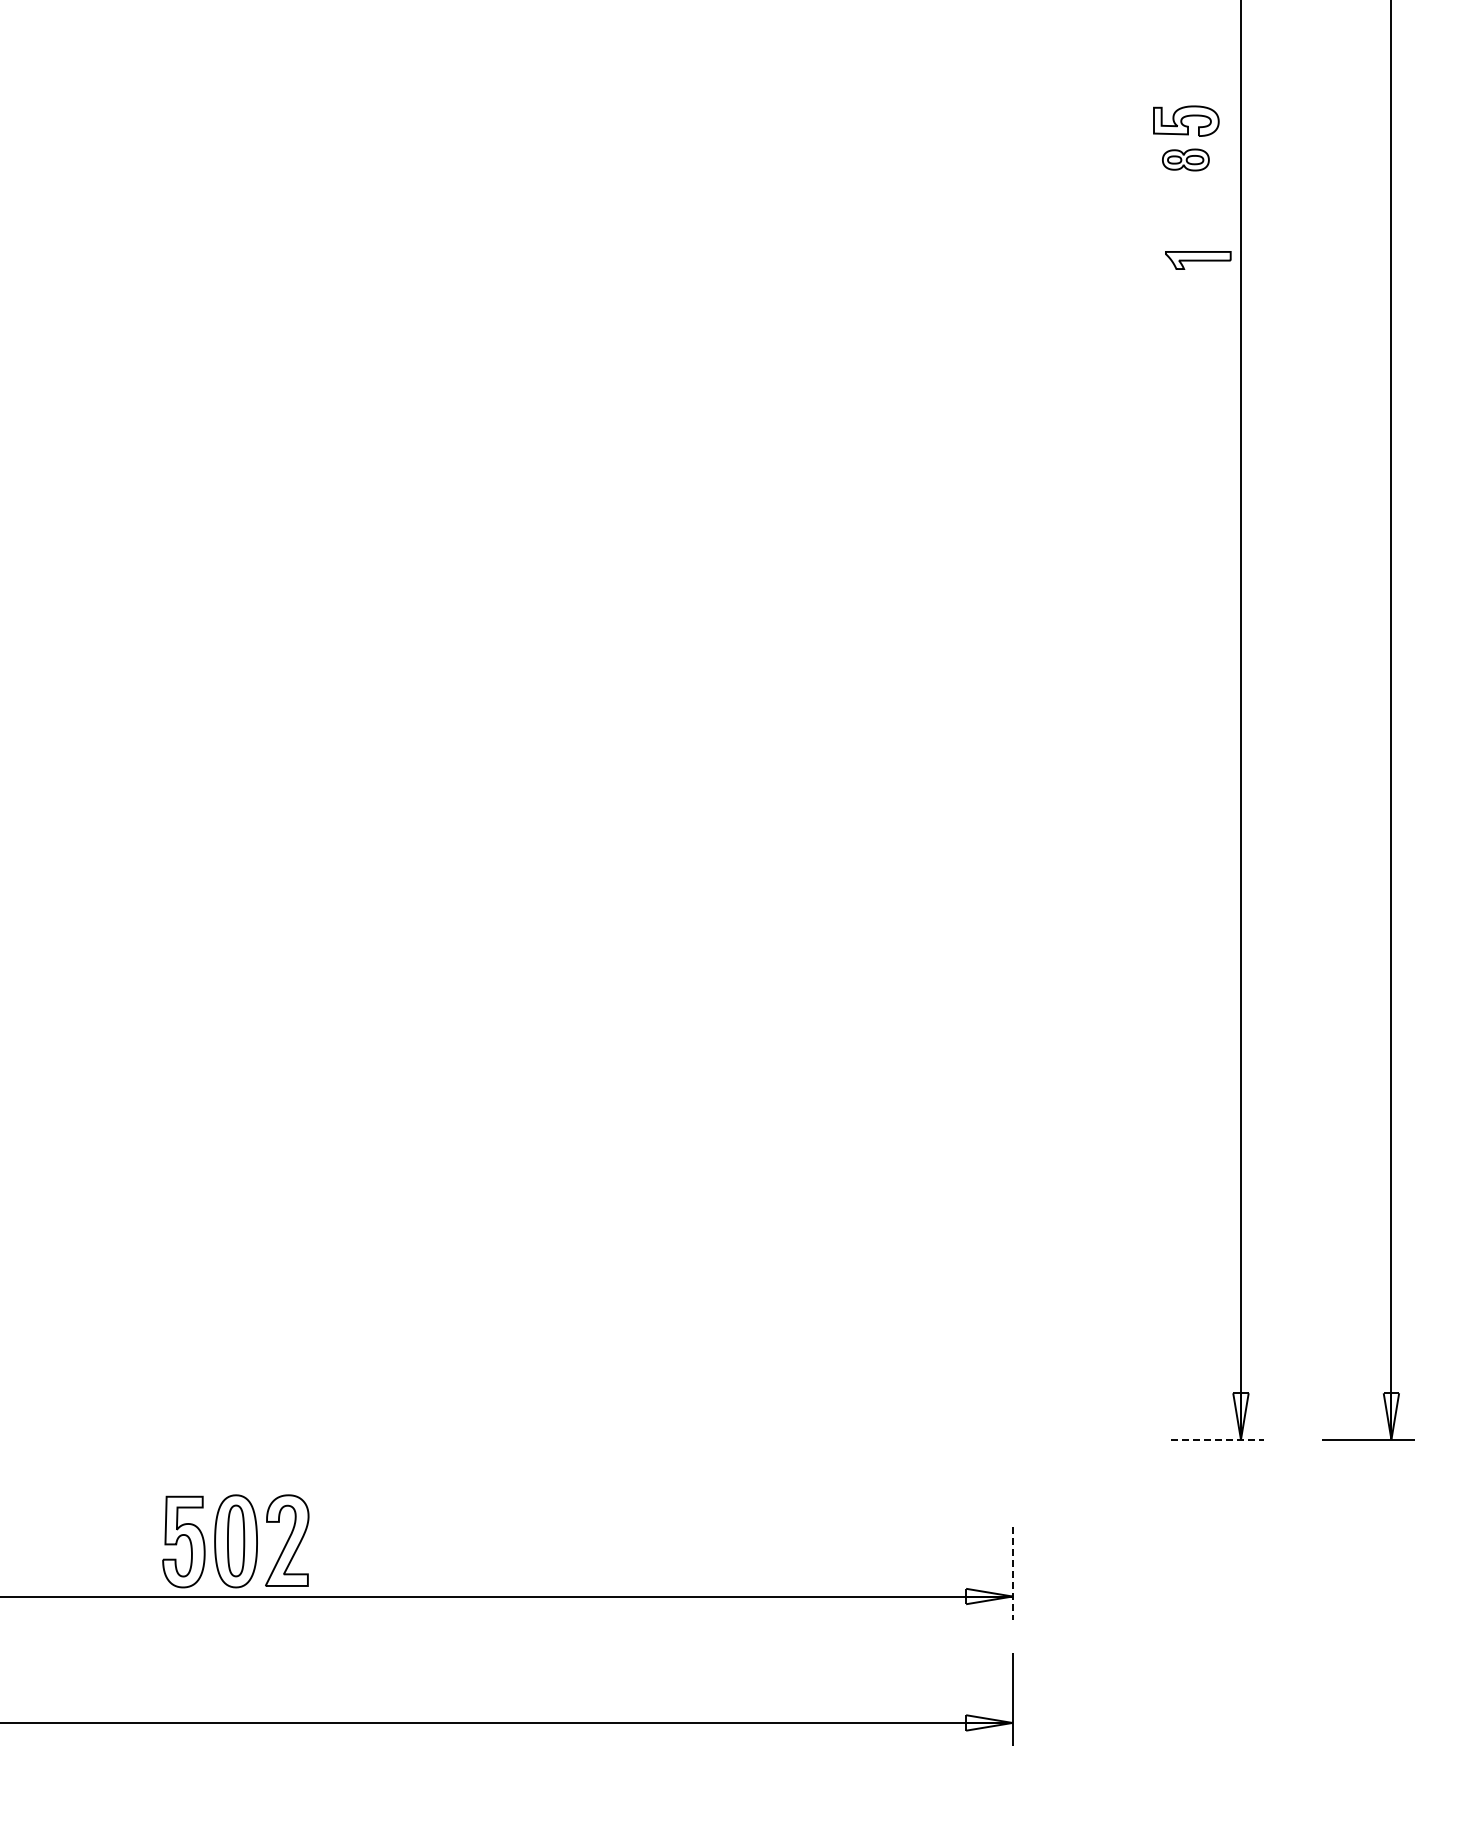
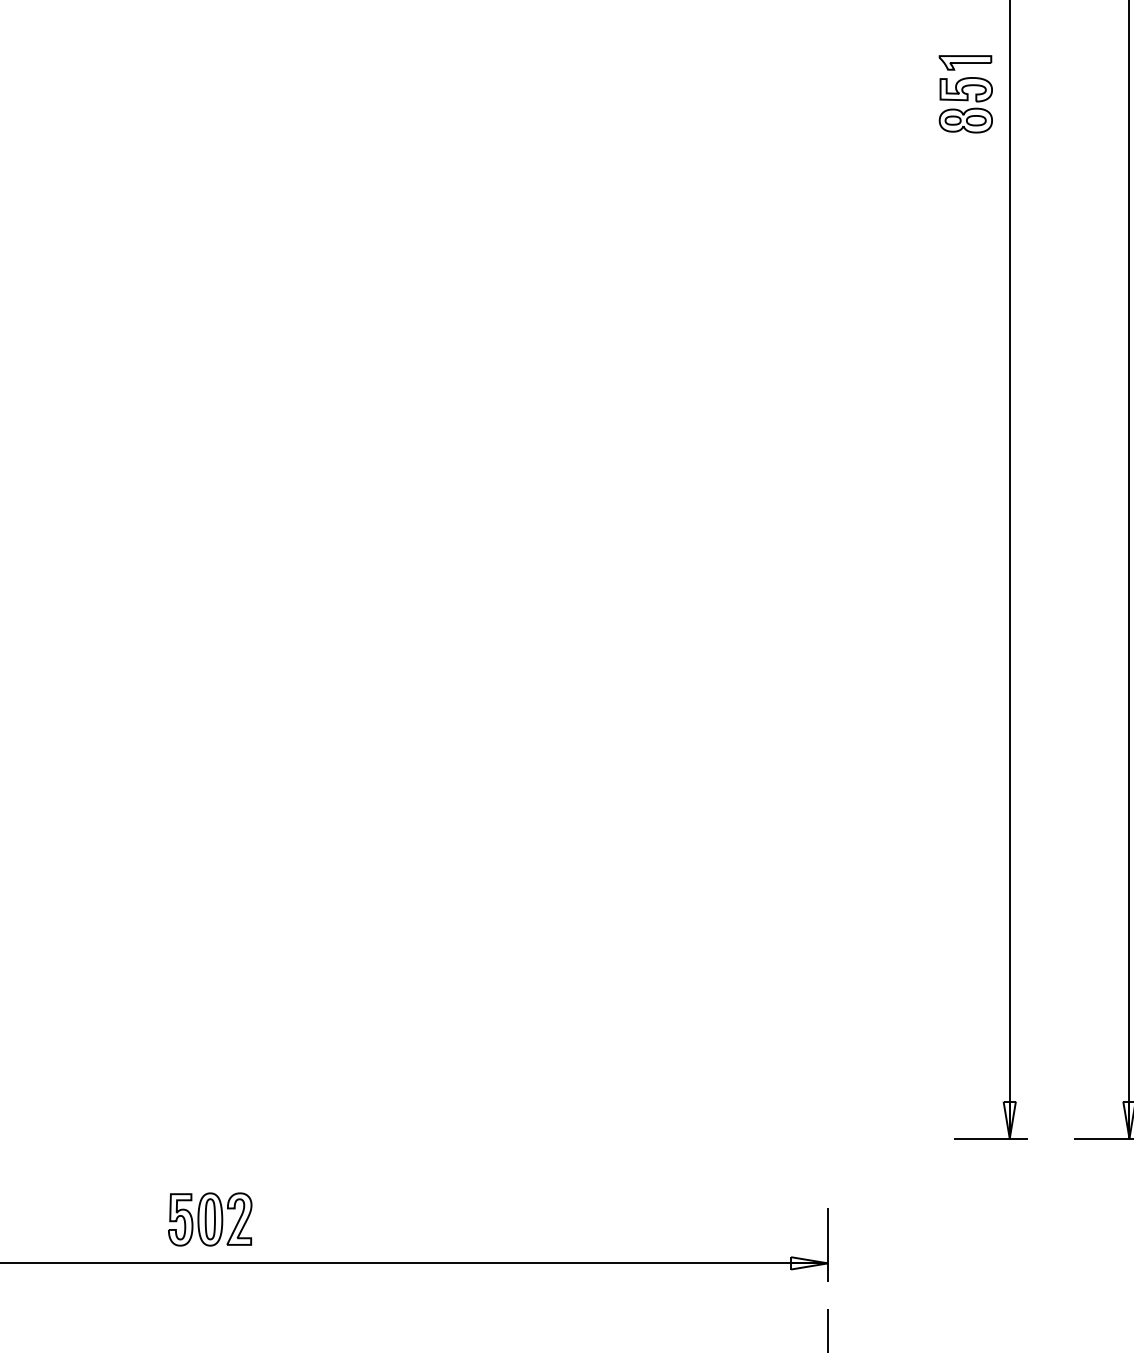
part: (1185, 159) -> (965, 120), size x1.43
part: (1198, 260) -> (965, 62), moved
line: (1218, 1439) -> (991, 1138), dashed -> solid
part: (235, 1541) -> (209, 1219), size x0.71
line: (1012, 1573) -> (828, 1245), dashed -> solid

